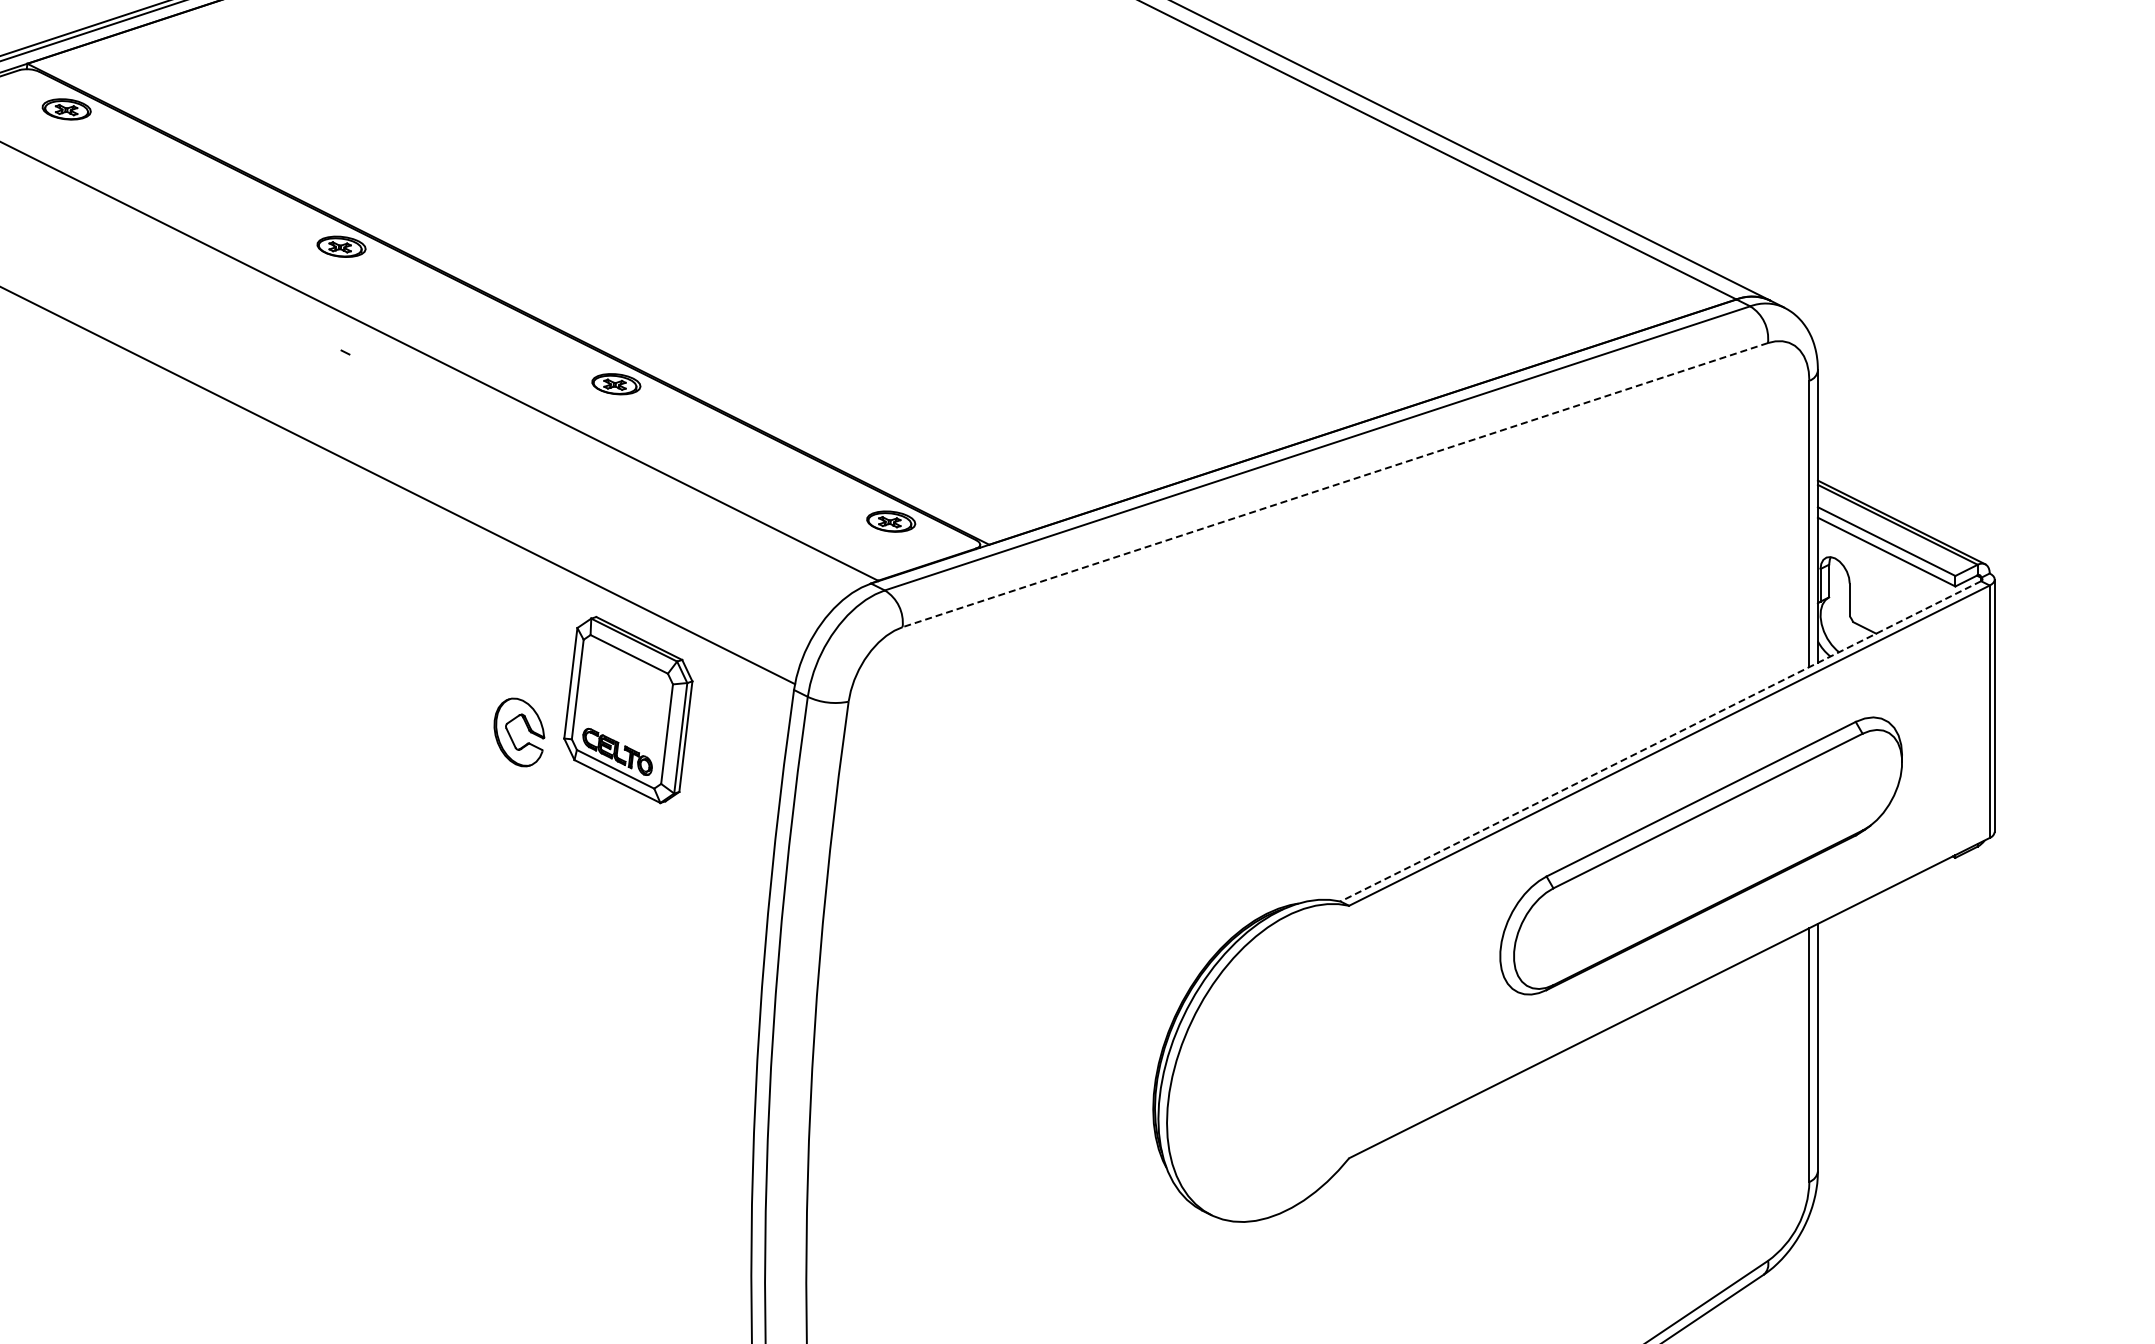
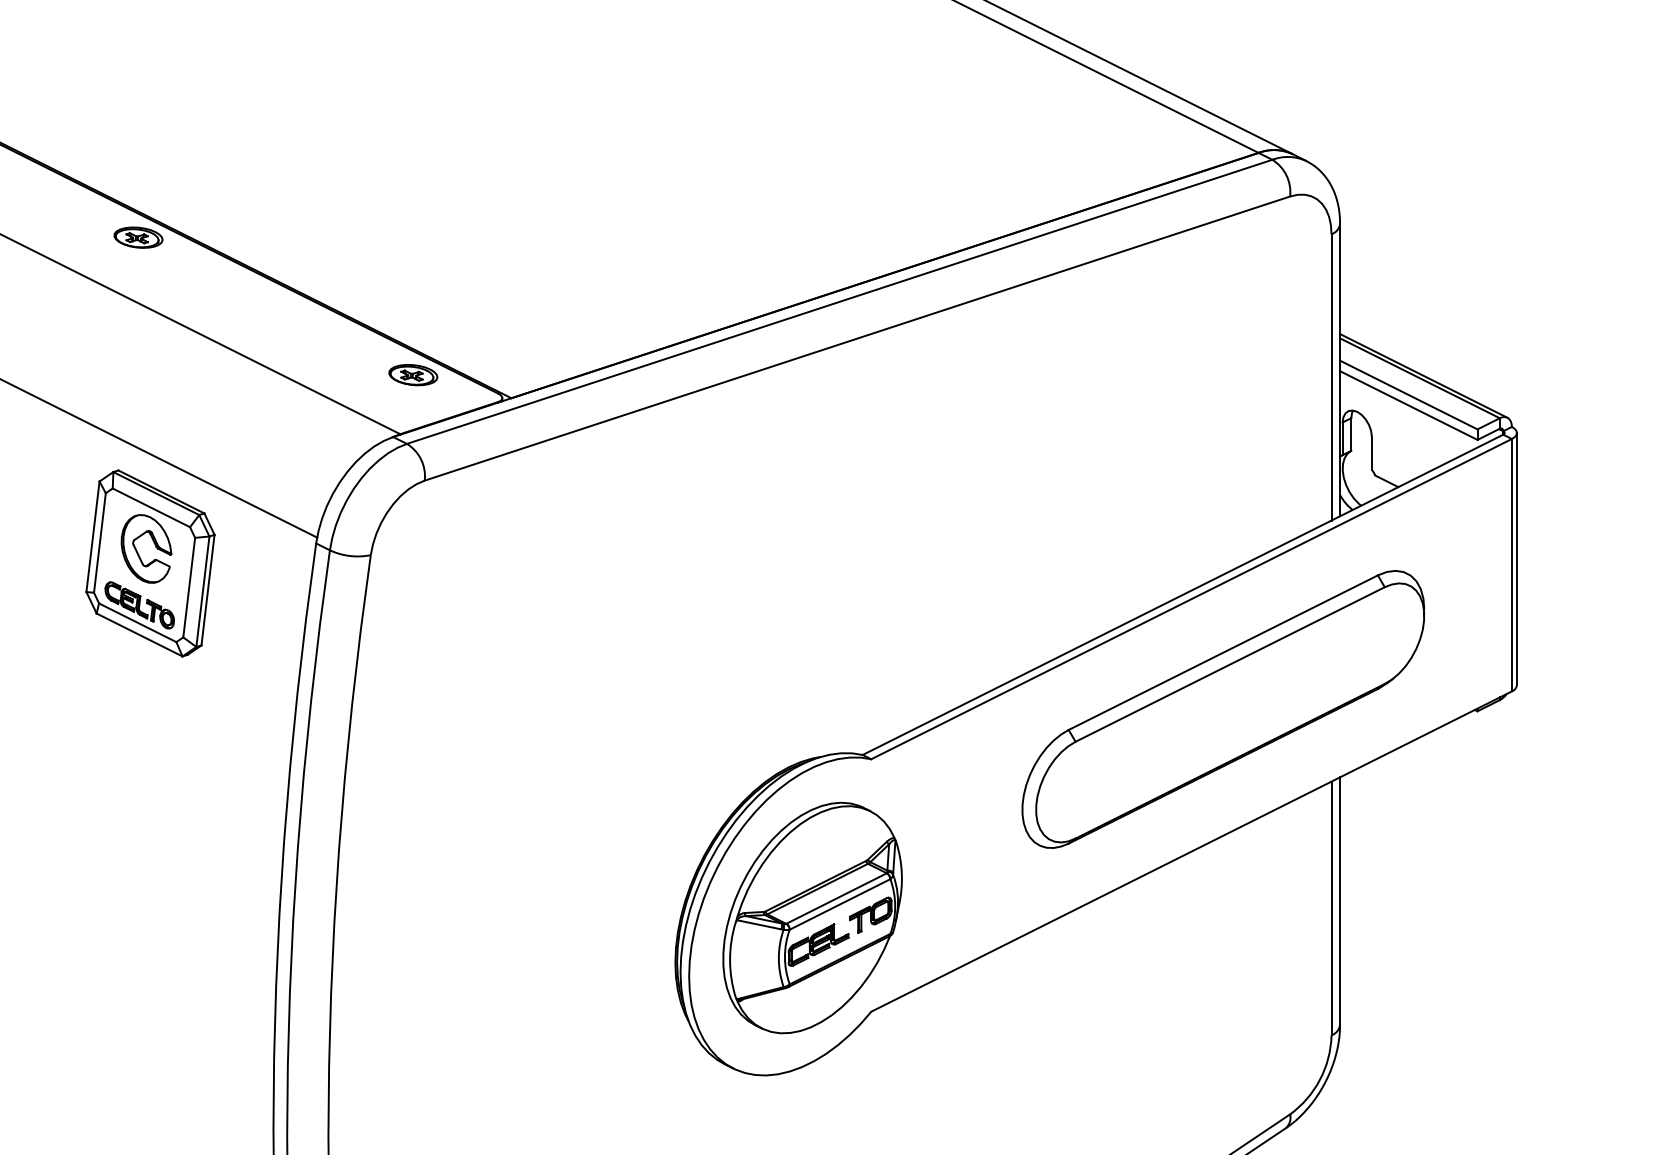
line: (1334, 485) -> (856, 338), dashed -> solid
part: (527, 728) -> (154, 544), moved
line: (1660, 741) -> (1182, 594), dashed -> solid
part: (1290, 1064) -> (812, 917), added

